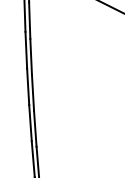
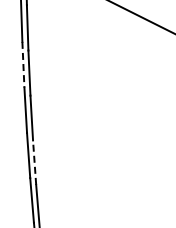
line: (26, 50) -> (23, 64), solid -> dashed
line: (35, 128) -> (34, 162), solid -> dashed

